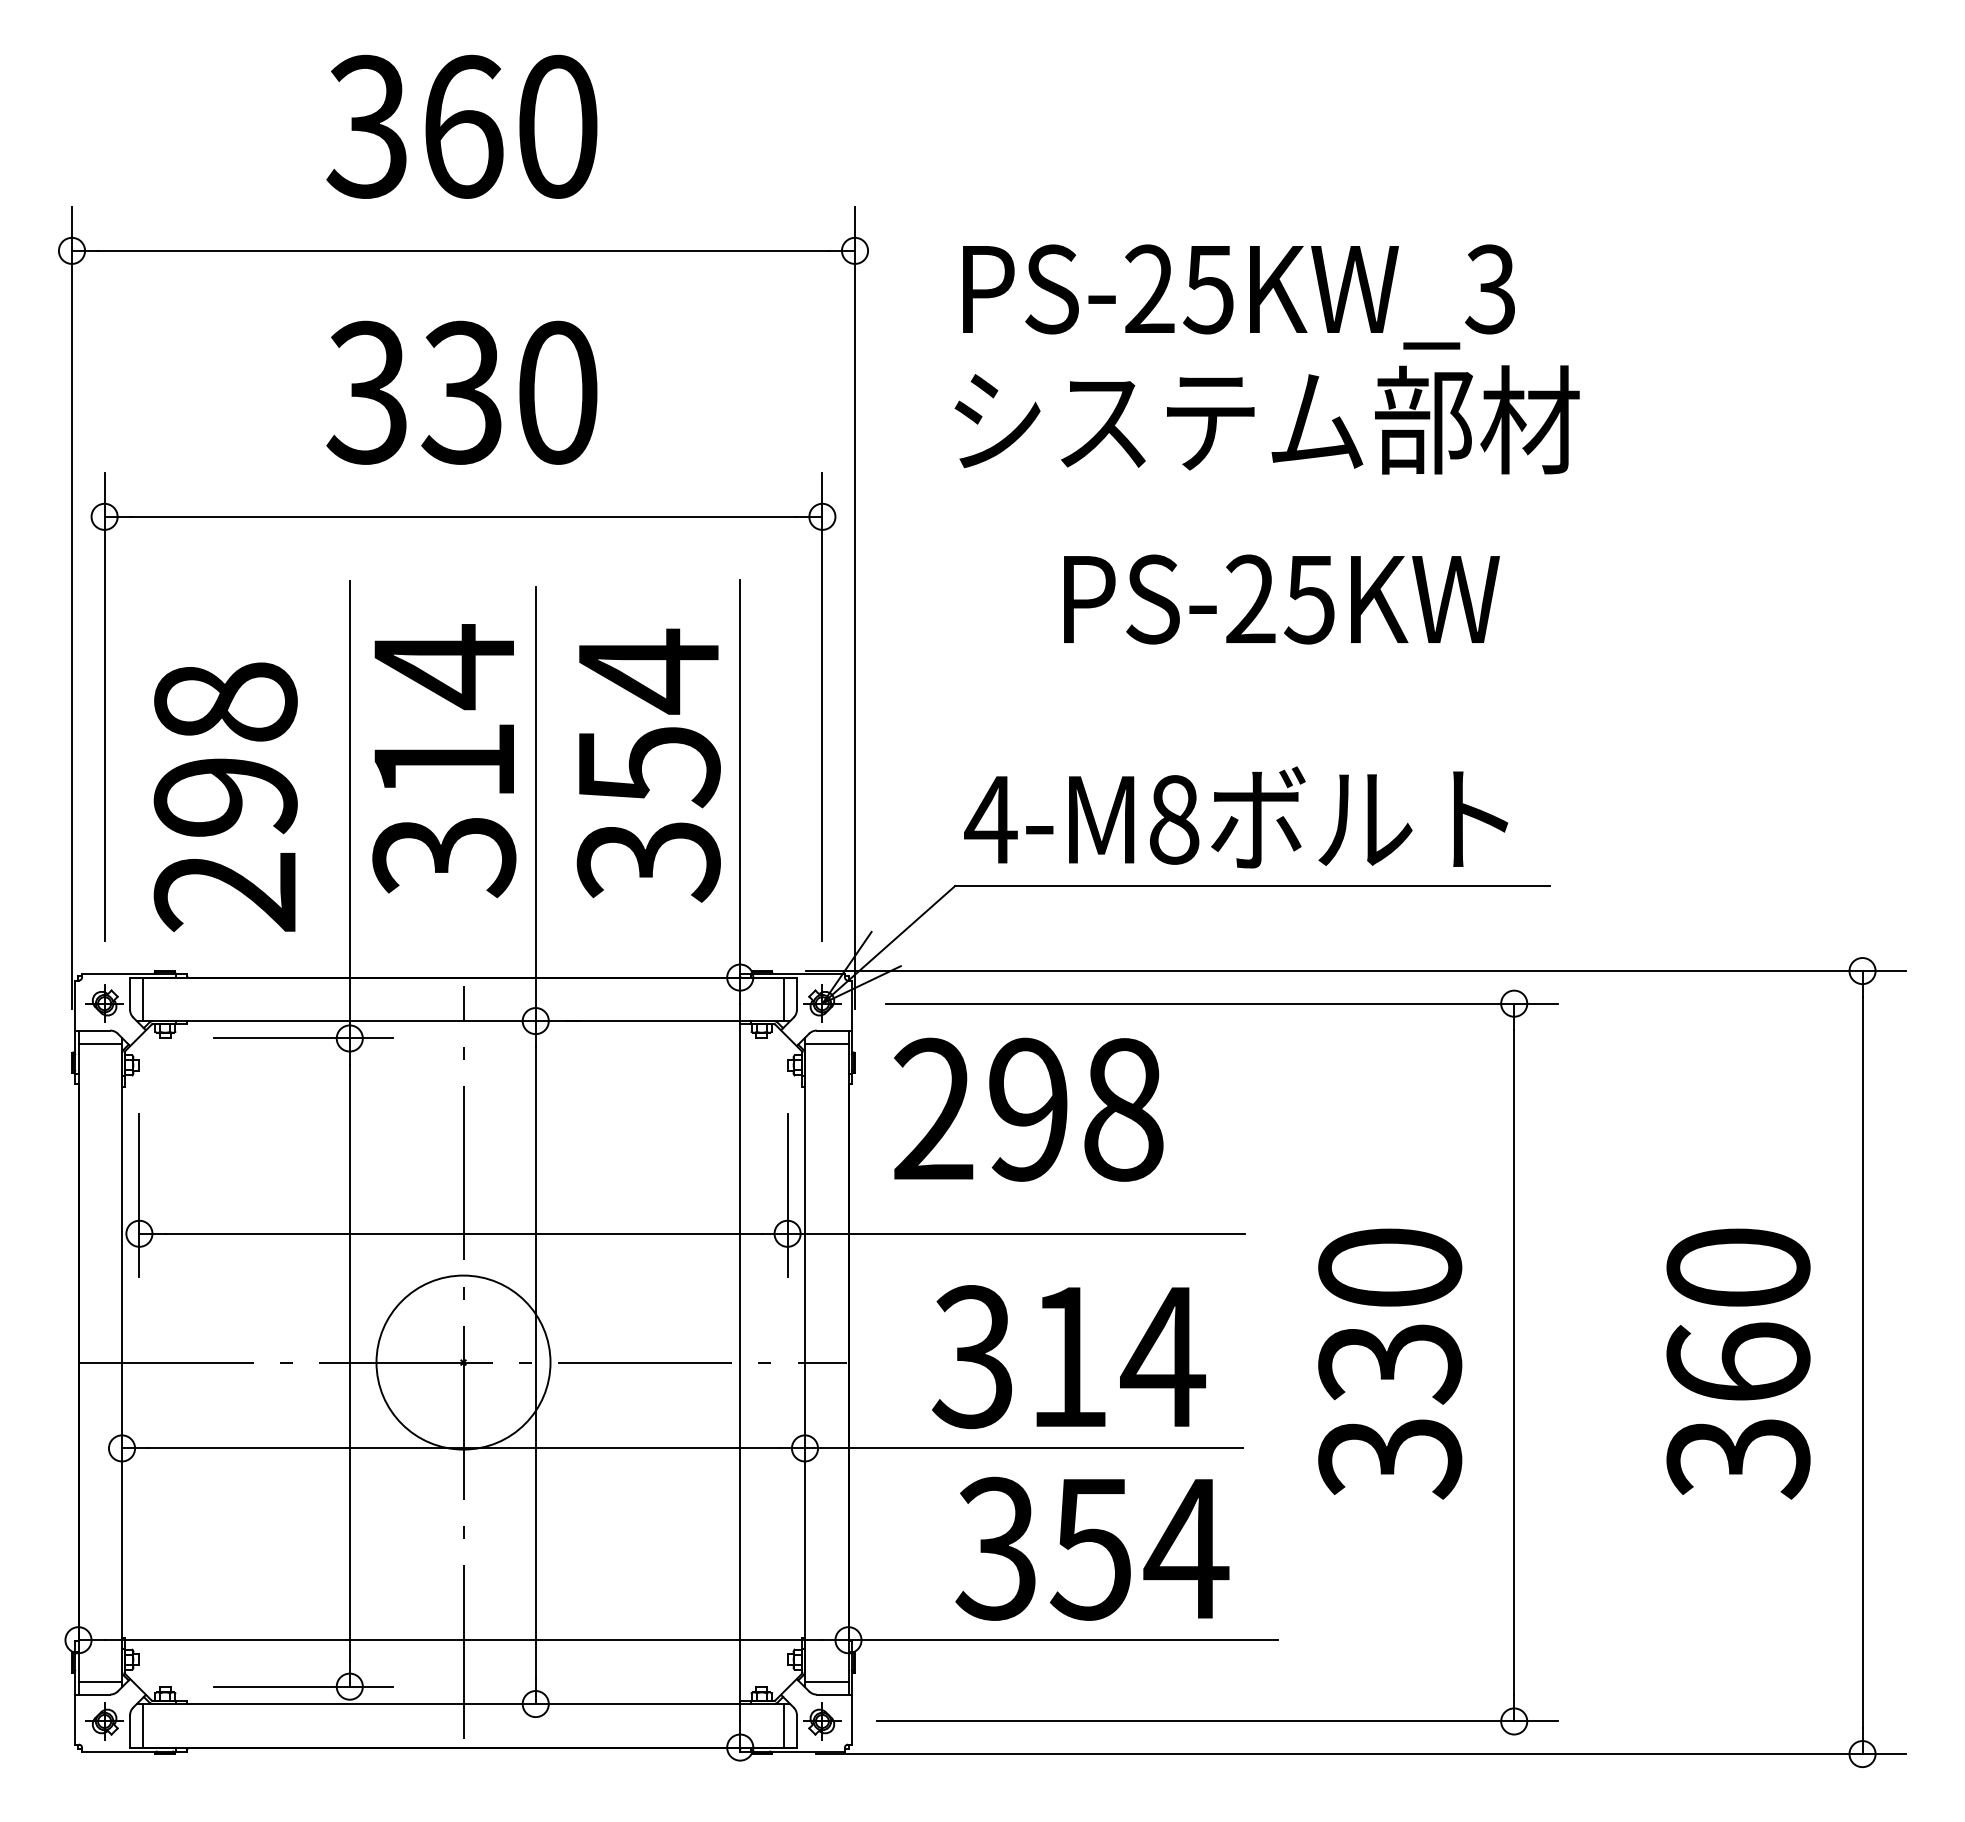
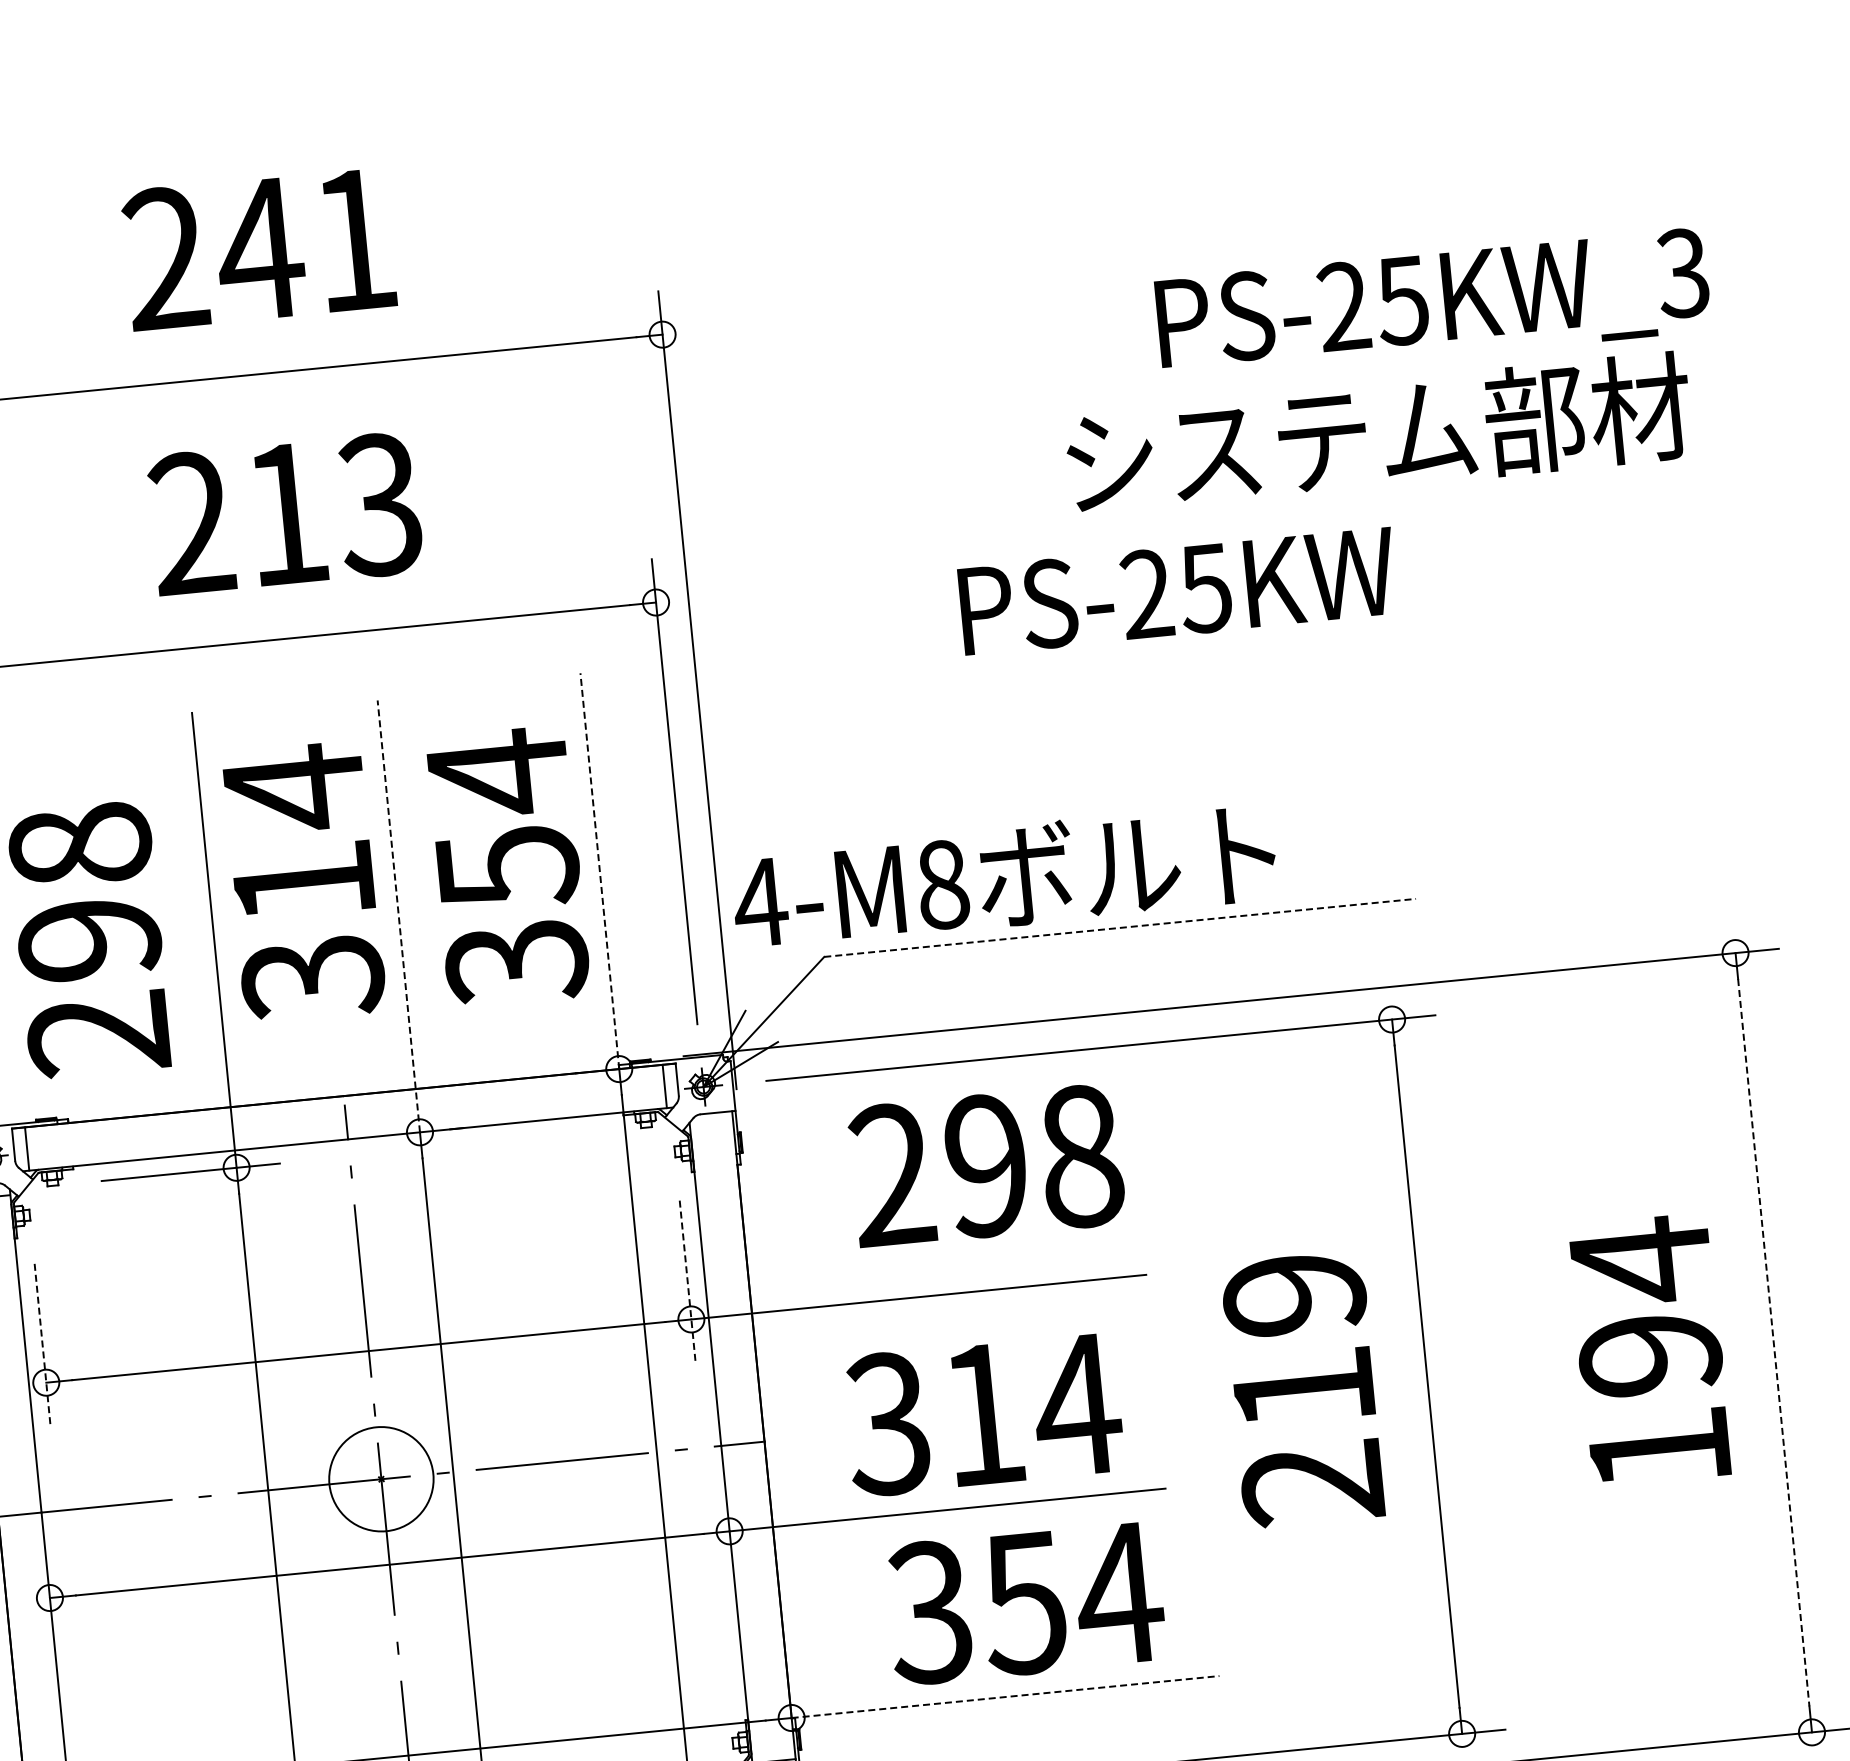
text: (461, 126) -> (258, 249), 360 -> 241
text: (1238, 296) -> (1432, 304), moved
text: (461, 392) -> (284, 513), 330 -> 213
text: (1266, 419) -> (1378, 433), moved
text: (1281, 599) -> (1177, 591), moved
line: (740, 778) -> (600, 870), solid -> dashed
line: (535, 804) -> (398, 916), solid -> dashed
text: (1236, 817) -> (1004, 876), moved
line: (1253, 885) -> (1121, 927), solid -> dashed
line: (826, 1043) -> (711, 1126), removed
text: (1028, 1109) -> (986, 1165), moved
line: (139, 1196) -> (42, 1345), solid -> dashed
line: (787, 1196) -> (687, 1282), solid -> dashed
circle: (463, 1362) -> (381, 1479), size x0.6
text: (1738, 1362) -> (1650, 1354), 360 -> 194
text: (1390, 1363) -> (1304, 1389), 330 -> 219
line: (1862, 1363) -> (1773, 1343), solid -> dashed
line: (1063, 1640) -> (1005, 1697), solid -> dashed

